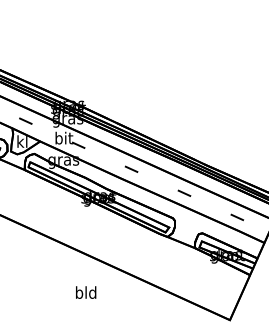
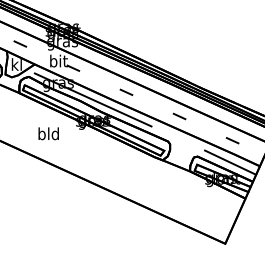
line: (98, 176) -> (93, 99), added
line: (234, 239) -> (229, 162), added
text: (86, 292) -> (49, 133), moved

